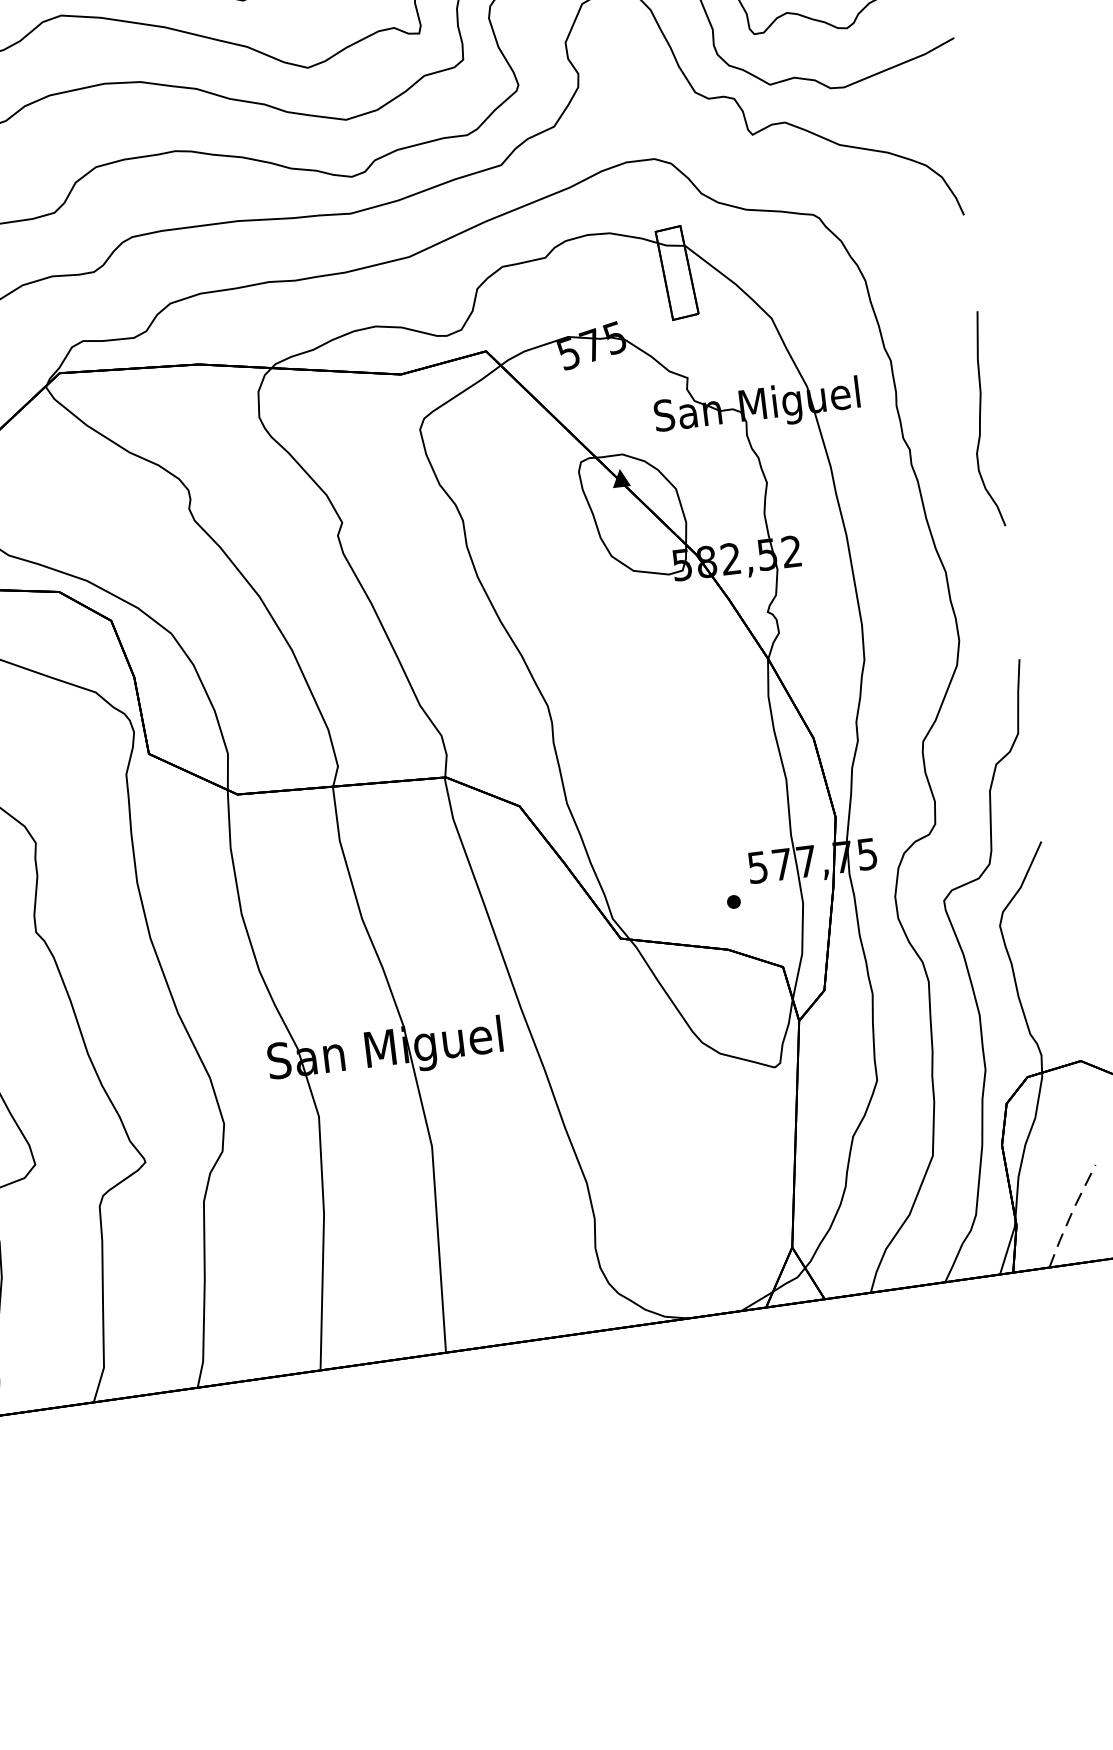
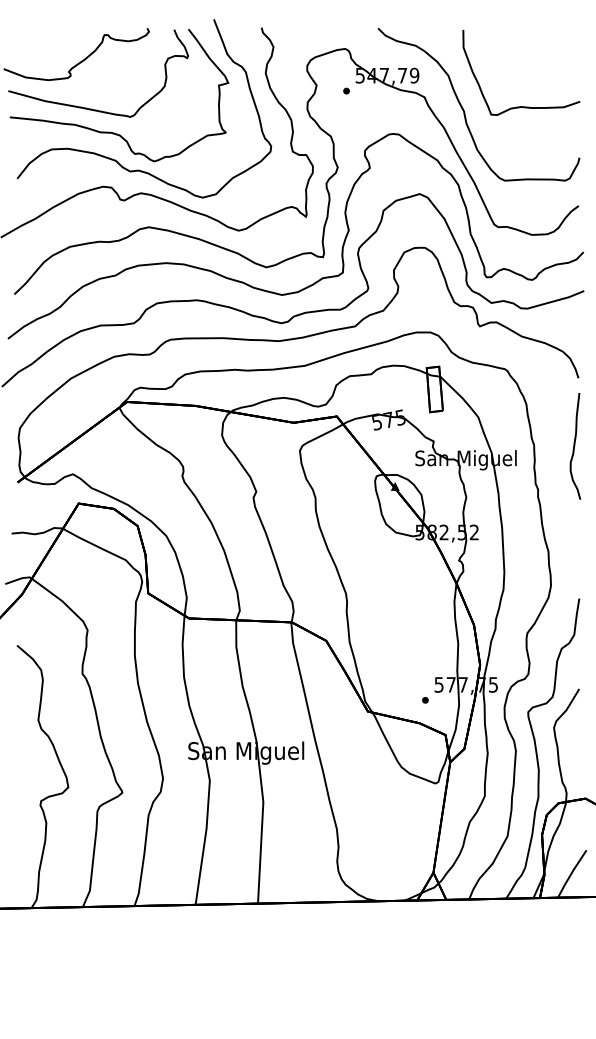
curve: (982, 420) -> (575, 446), moved
line: (1070, 1215) -> (571, 873), dashed -> solid

